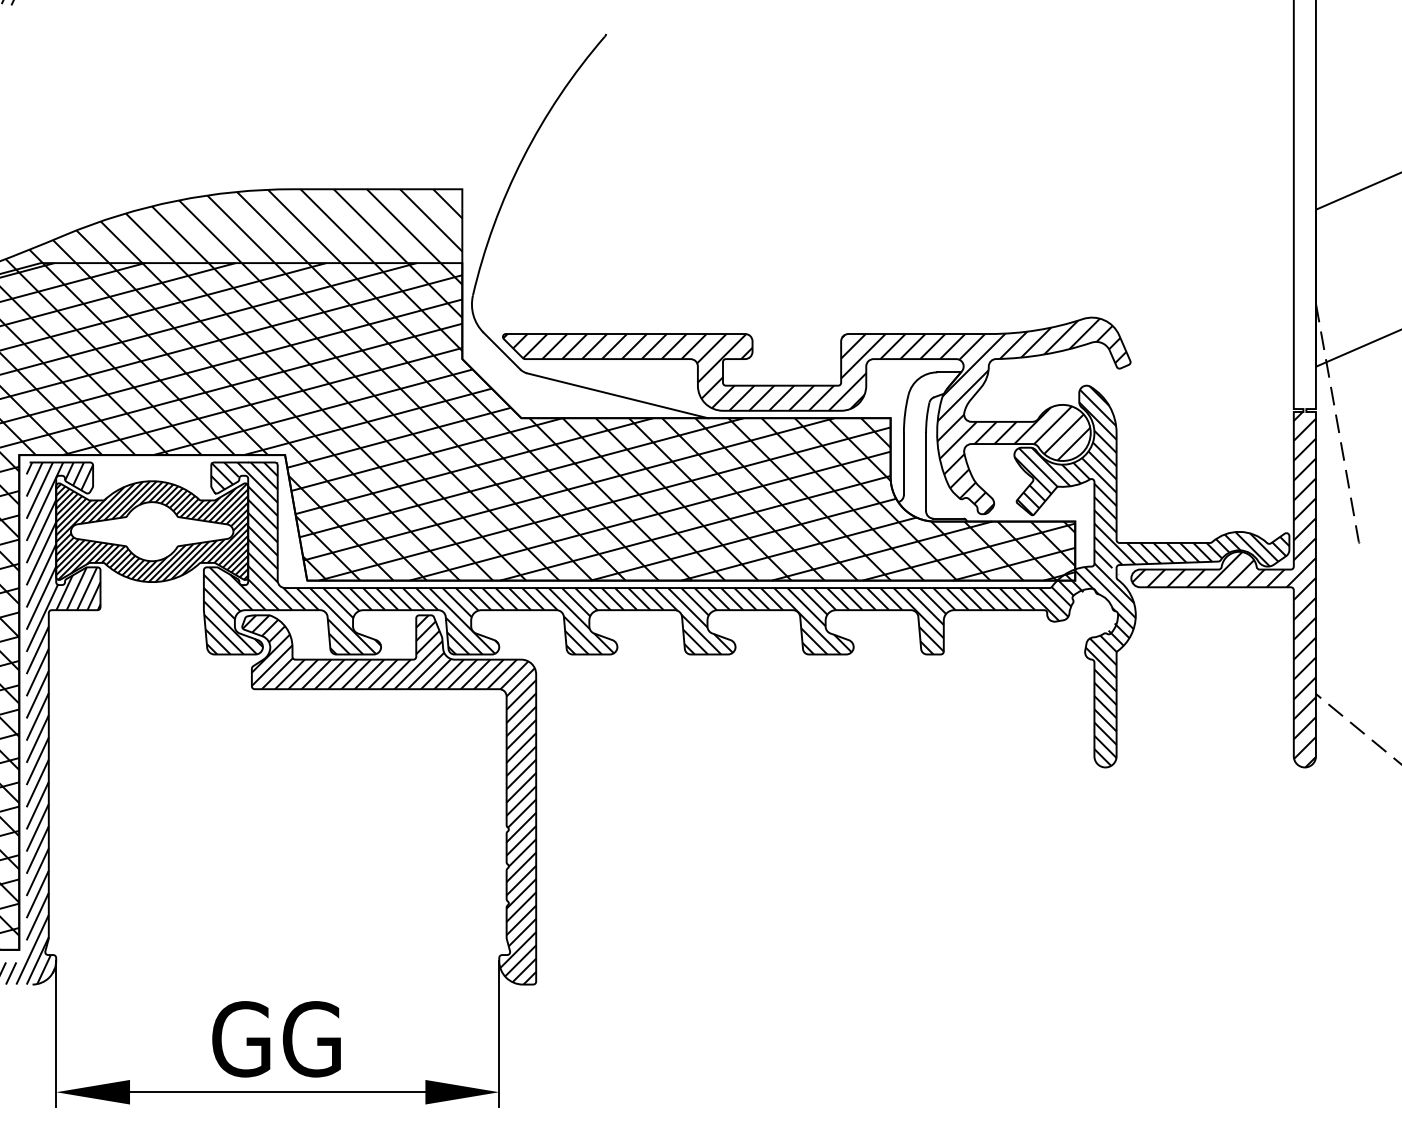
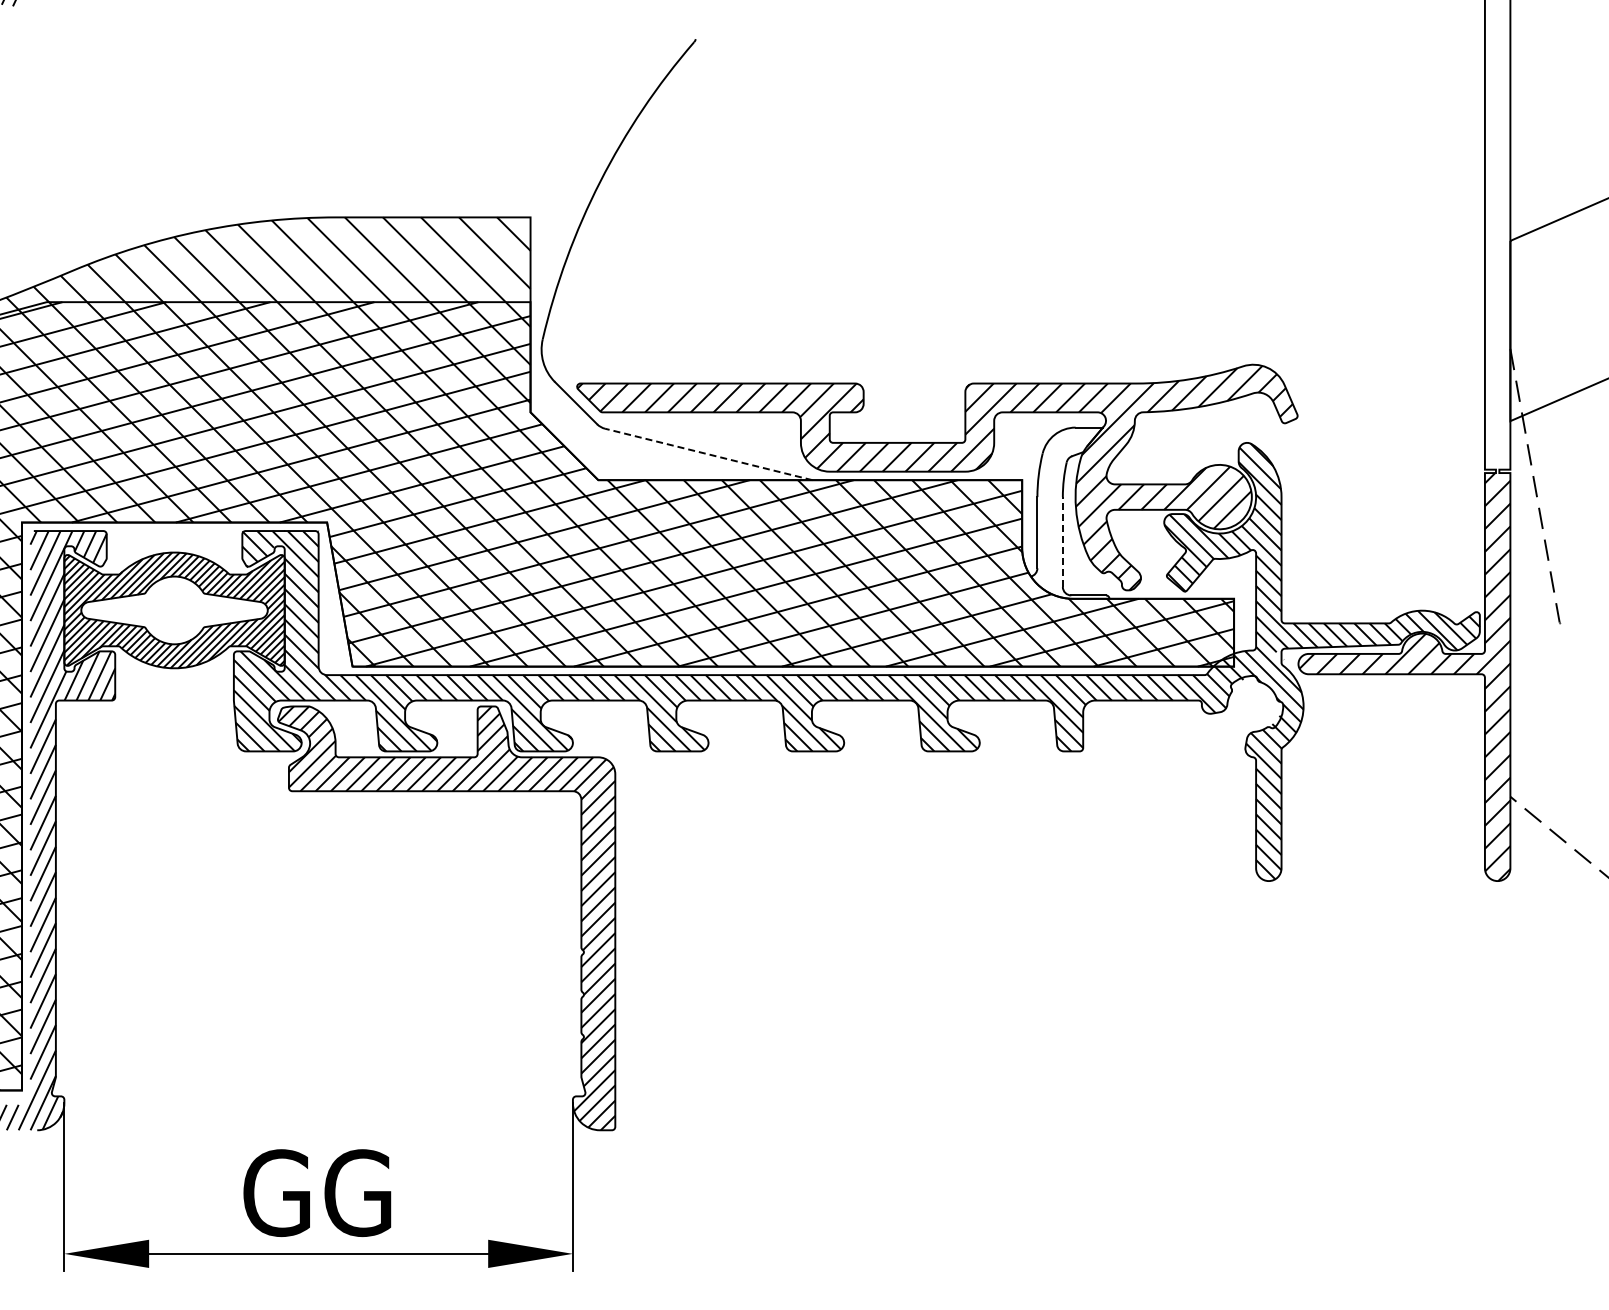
line: (617, 395) -> (708, 454), solid -> dashed
line: (925, 472) -> (1062, 542), solid -> dashed

